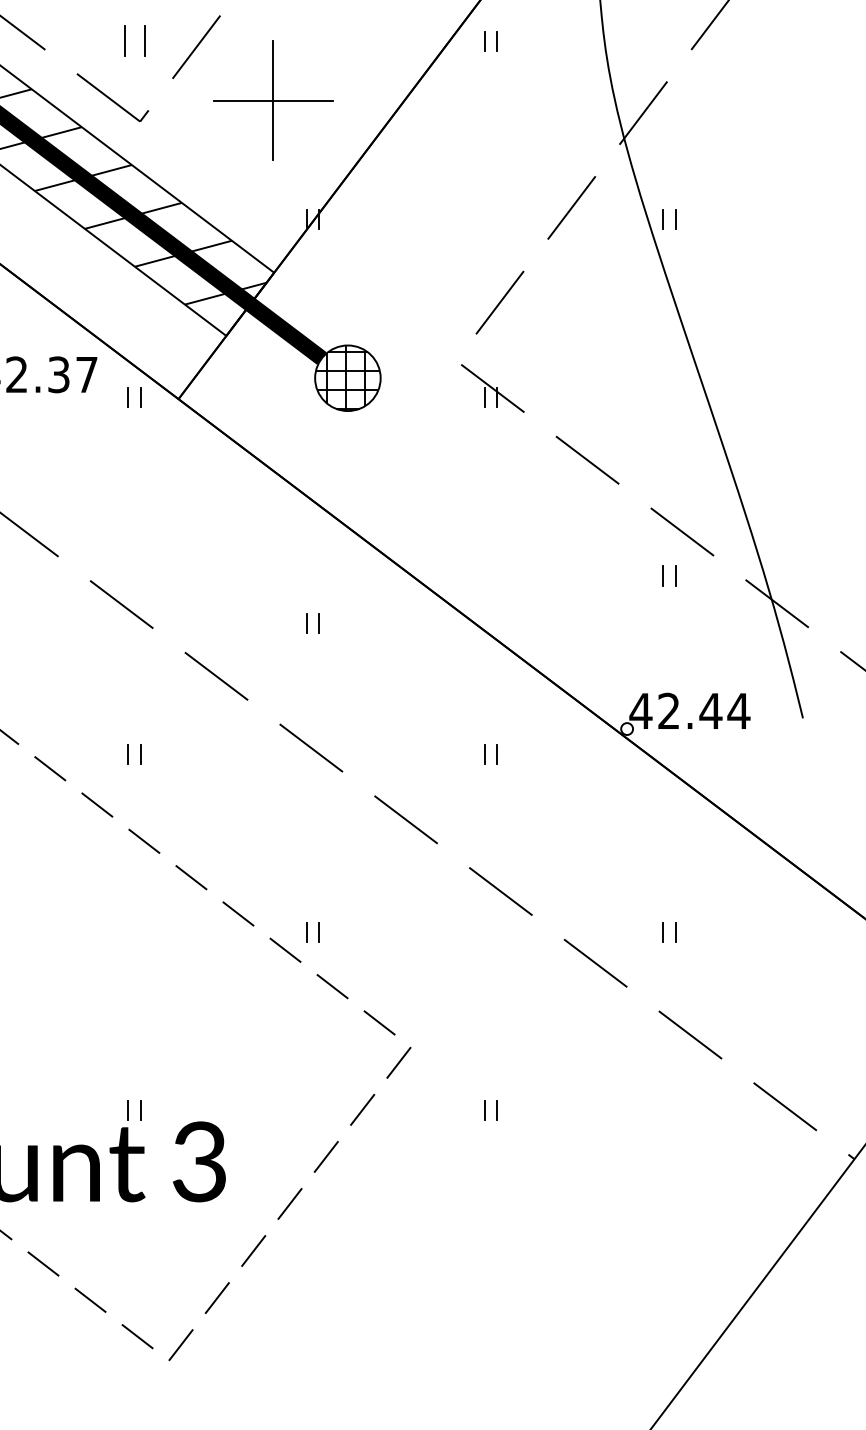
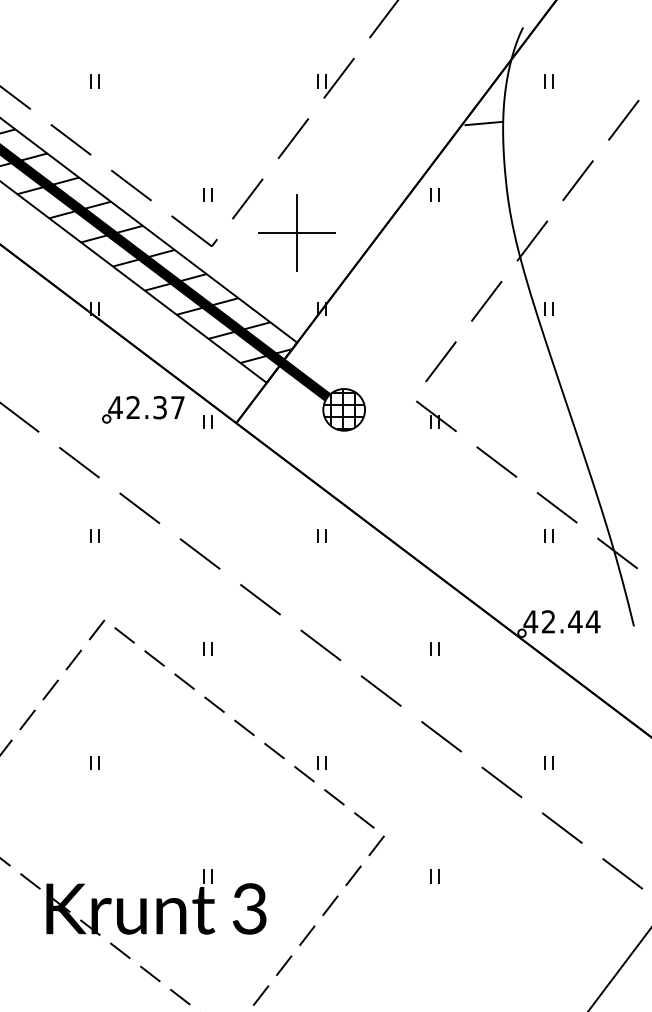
part: (133, 40) -> (207, 194), size x0.62
part: (312, 622) -> (321, 535), moved

